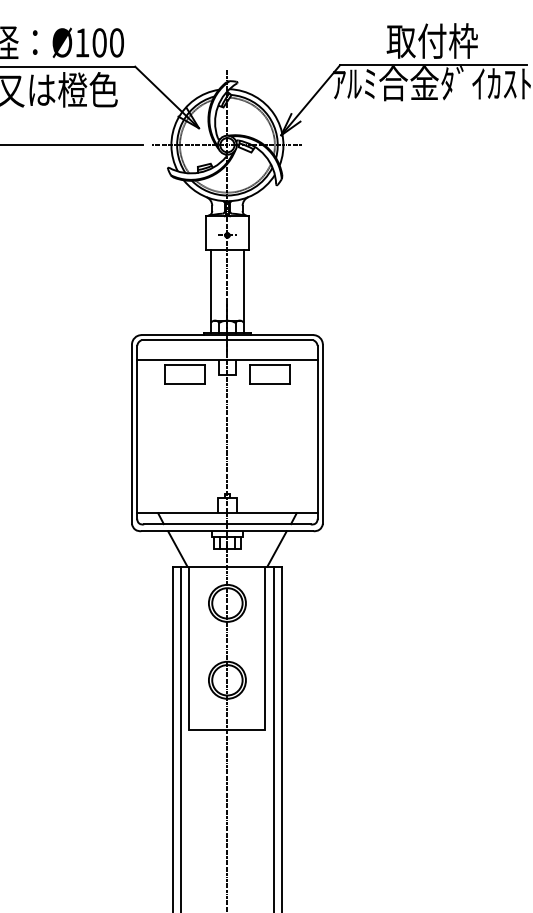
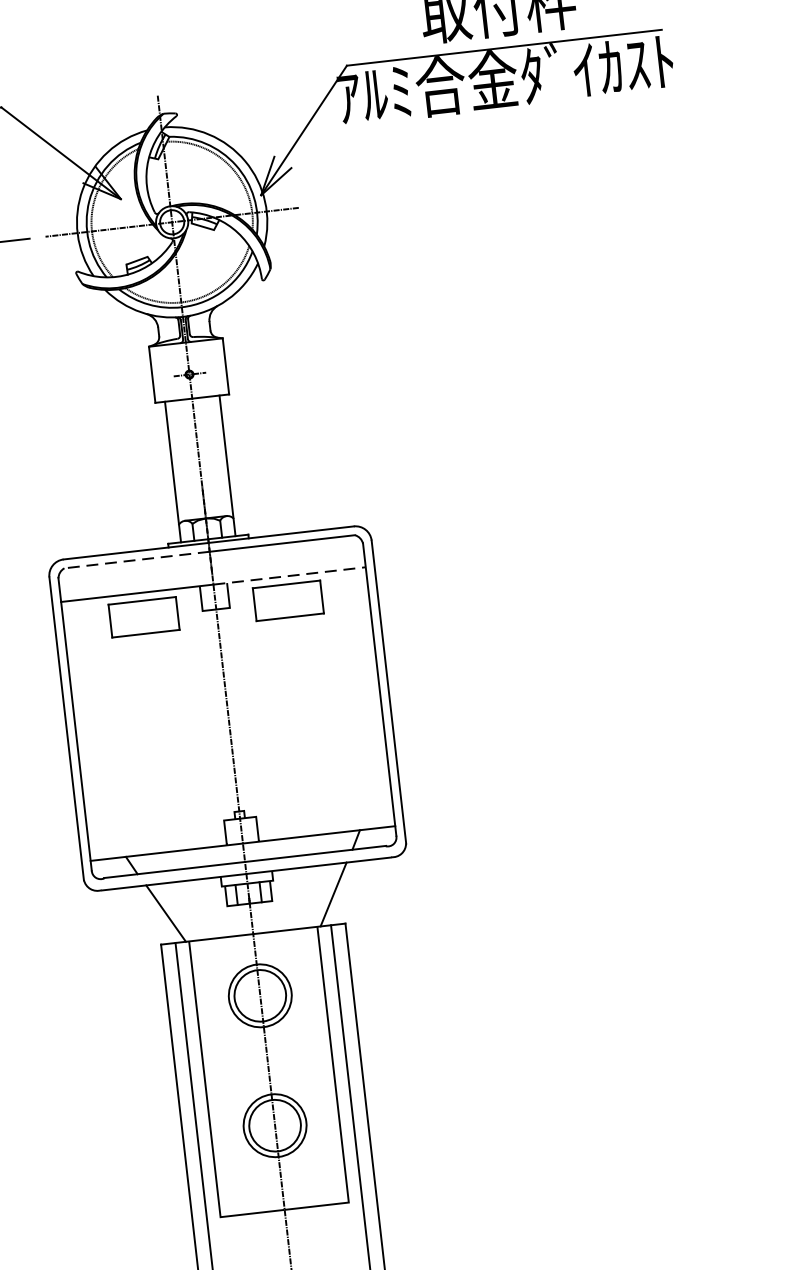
line: (184, 340) -> (137, 560), solid -> dashed
line: (273, 359) -> (291, 575), solid -> dashed

